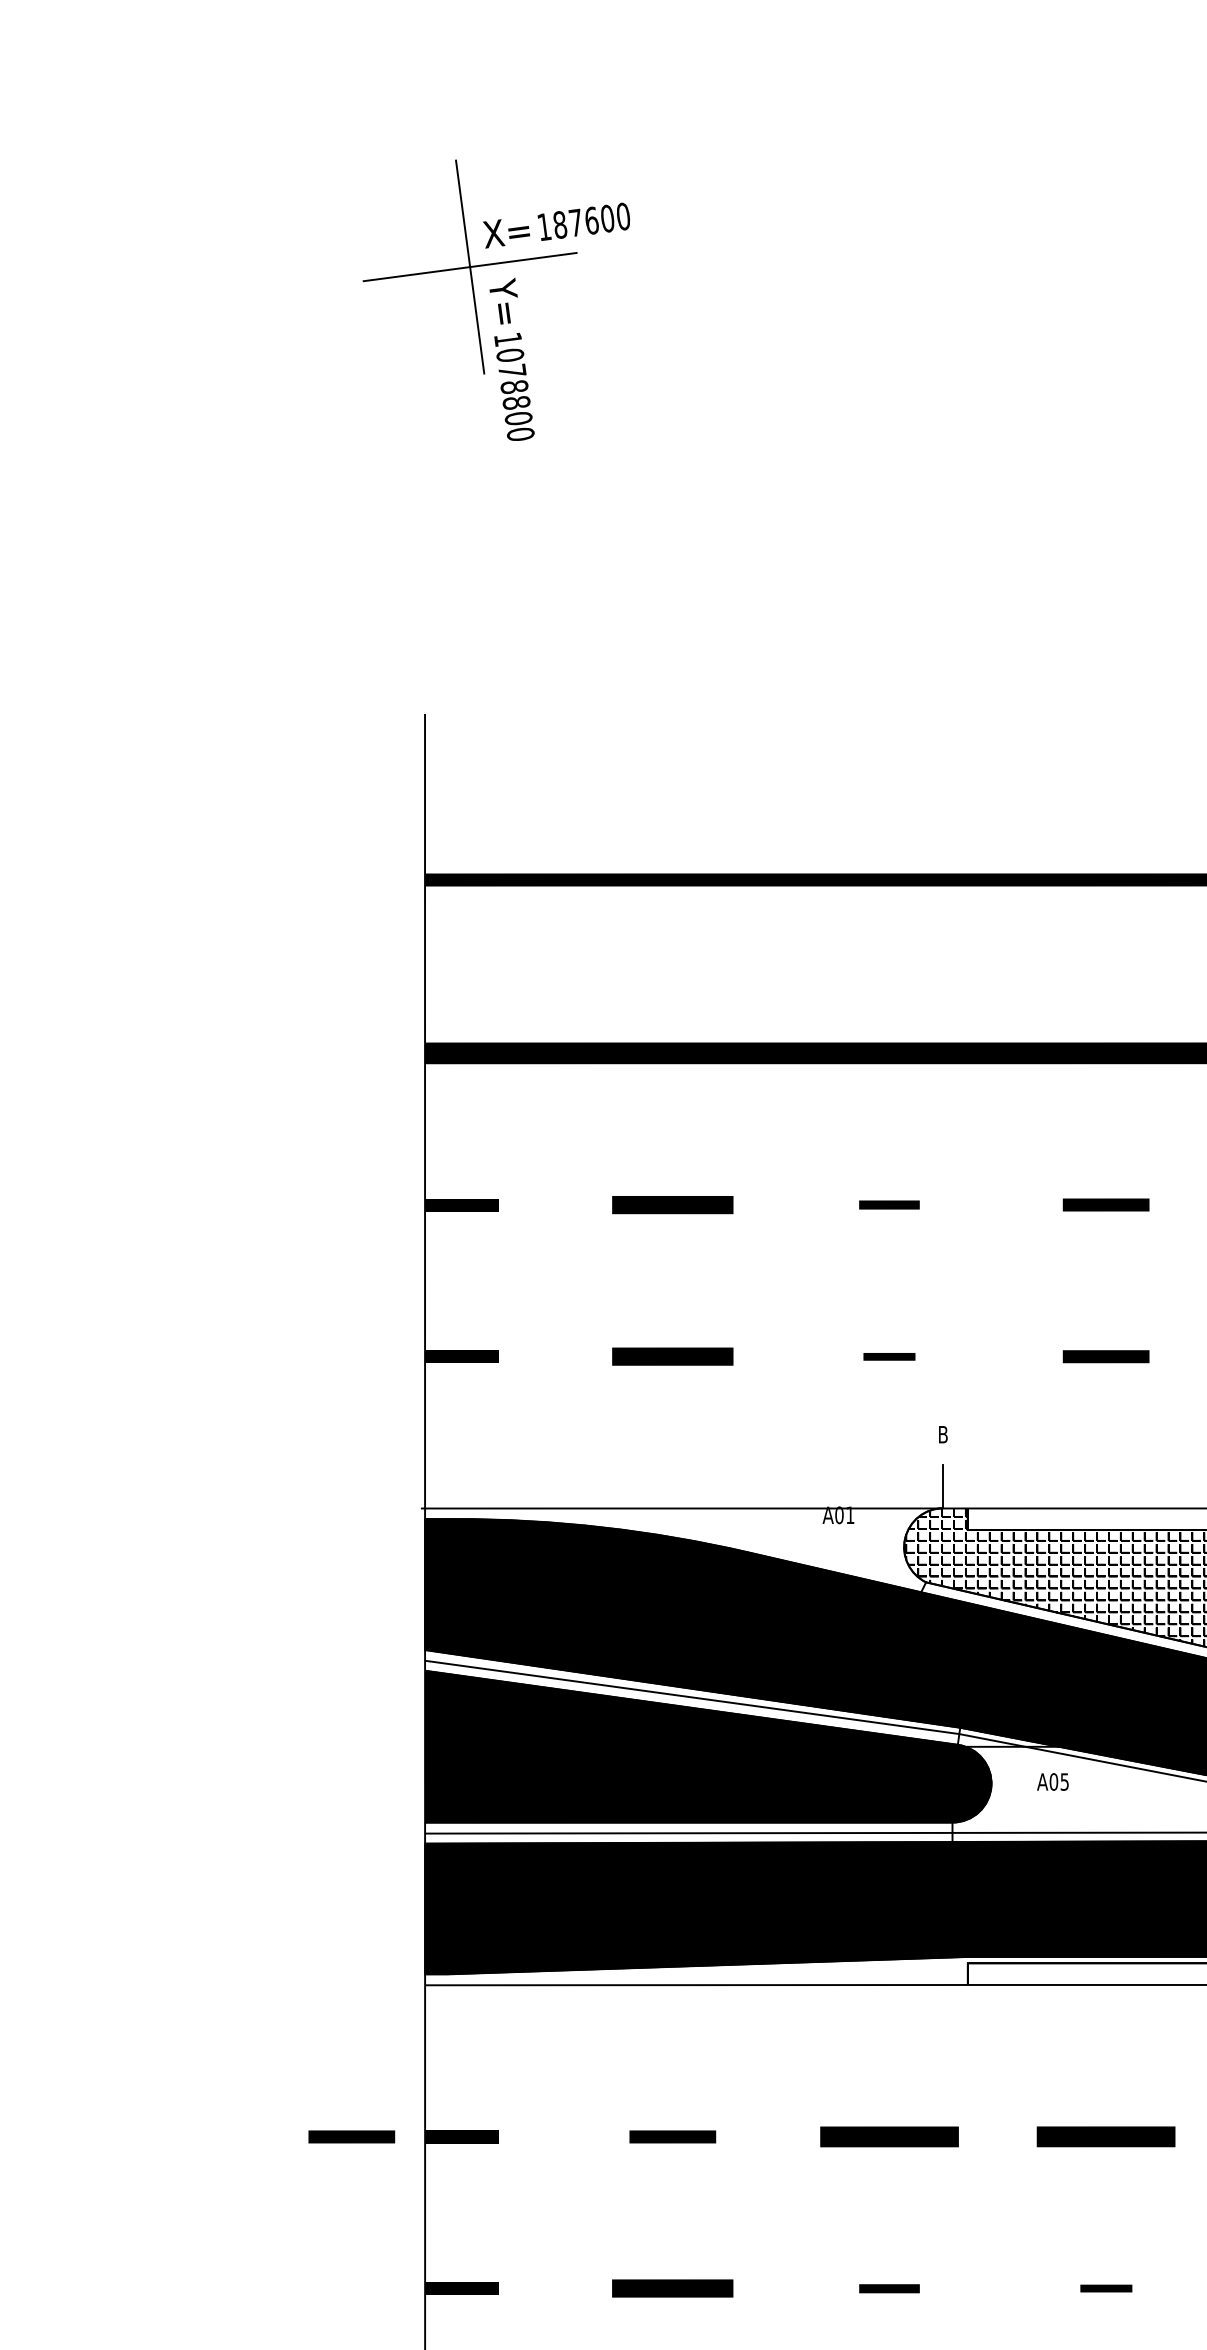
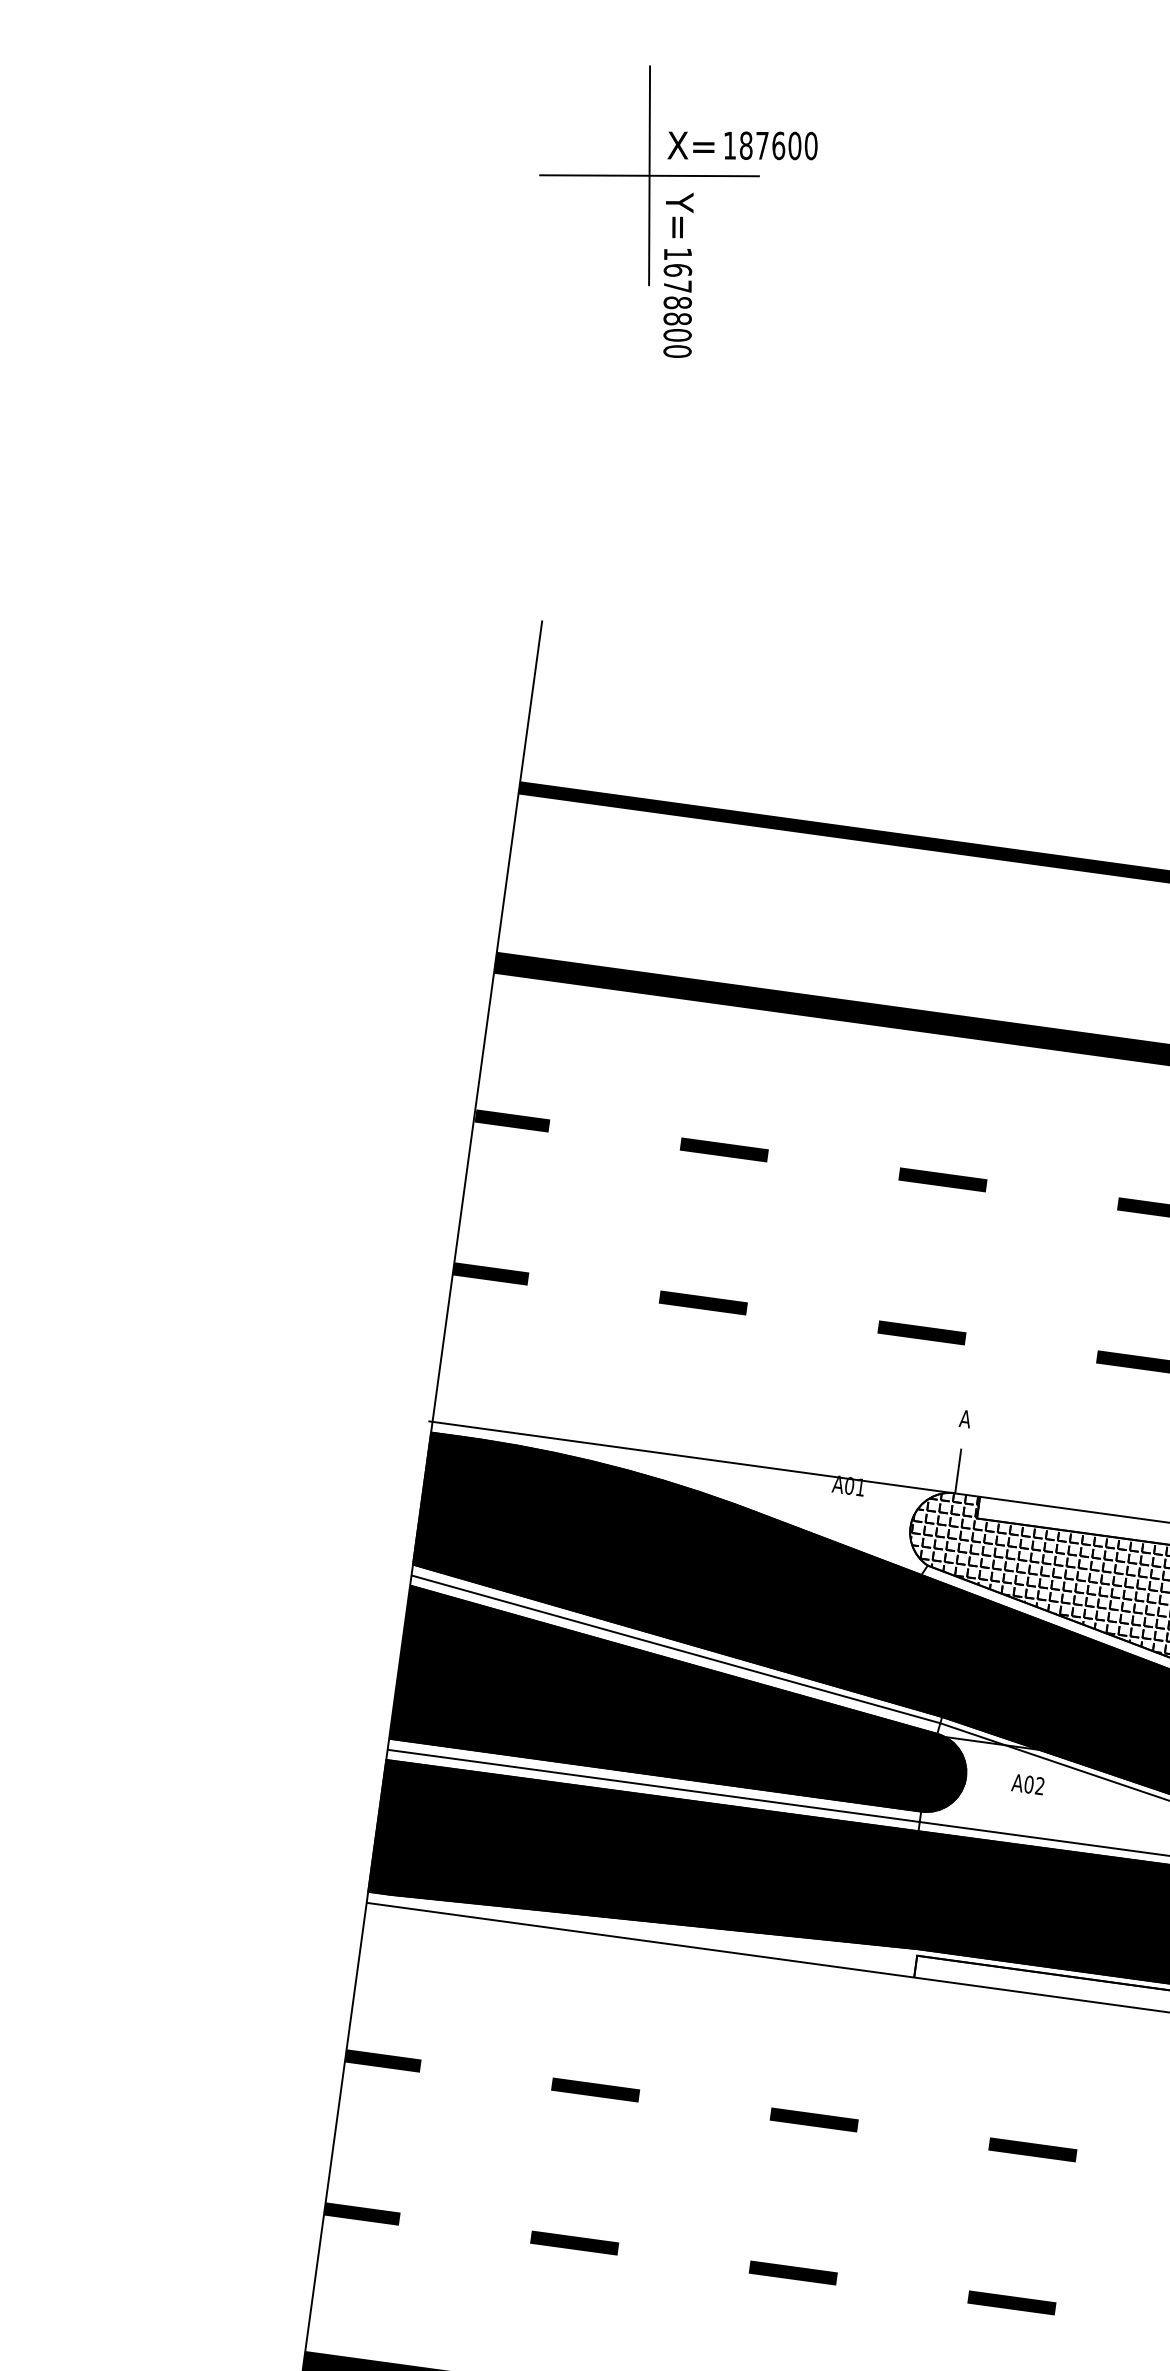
text: (510, 355) -> (678, 270), 1078800 -> 1678800
part: (672, 1204) -> (724, 1149), size x0.71
part: (889, 1204) -> (943, 1179), size x1.43
part: (672, 1356) -> (703, 1302), size x0.71
part: (889, 1356) -> (922, 1332), size x1.67
text: (942, 1434) -> (964, 1418), B -> A
text: (1064, 1781) -> (1039, 1785), A05 -> A02
part: (351, 2136) -> (271, 2045), removed
part: (889, 2136) -> (814, 2119), size x0.62
part: (1106, 2136) -> (1033, 2149), size x0.62
part: (672, 2288) -> (574, 2242), size x0.71
part: (889, 2288) -> (793, 2272), size x1.43
part: (1106, 2288) -> (1012, 2302), size x1.67

